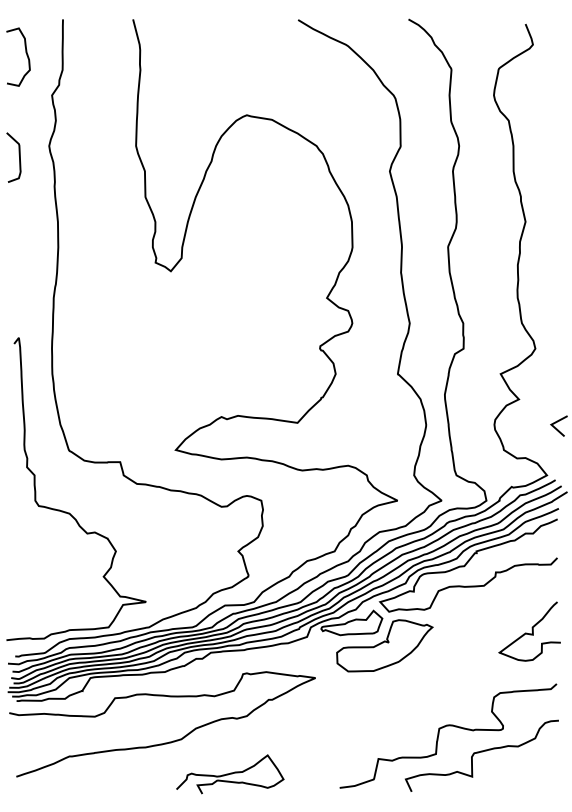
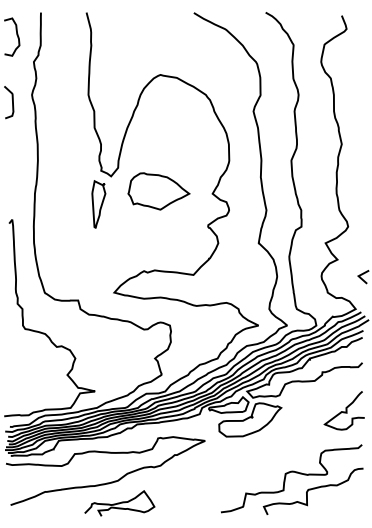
part: (243, 294) -> (158, 191), added
part: (151, 314) -> (98, 204), added
curve: (229, 774) -> (119, 503), moved

